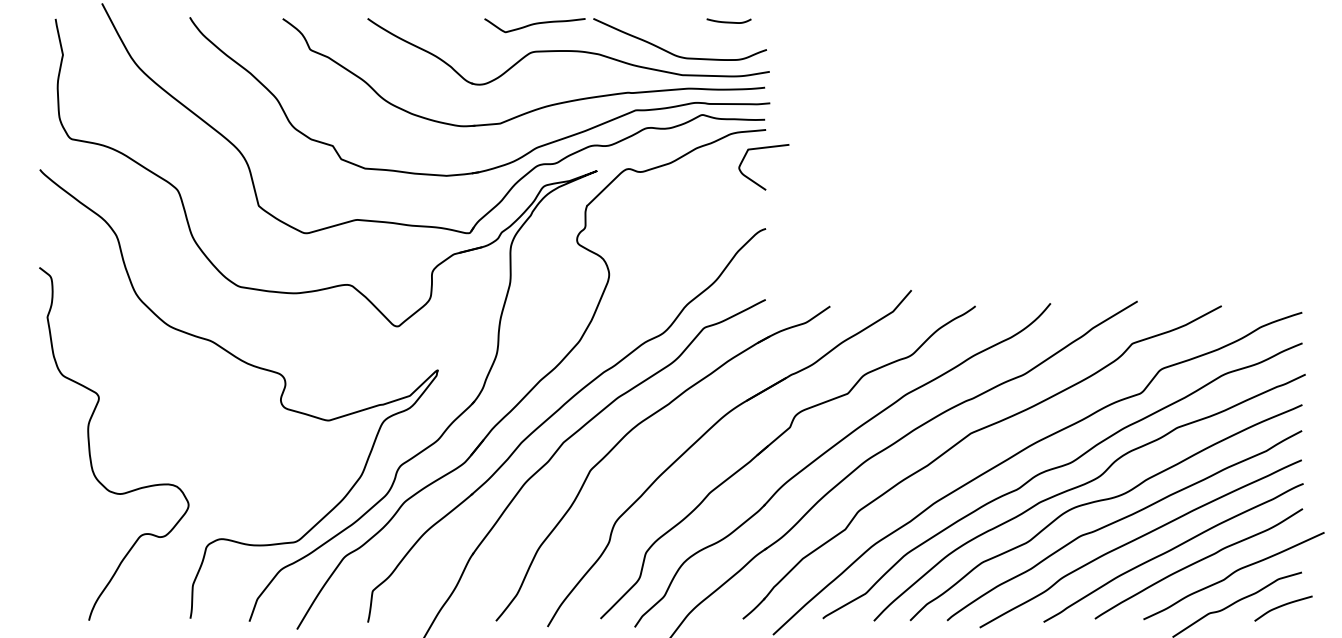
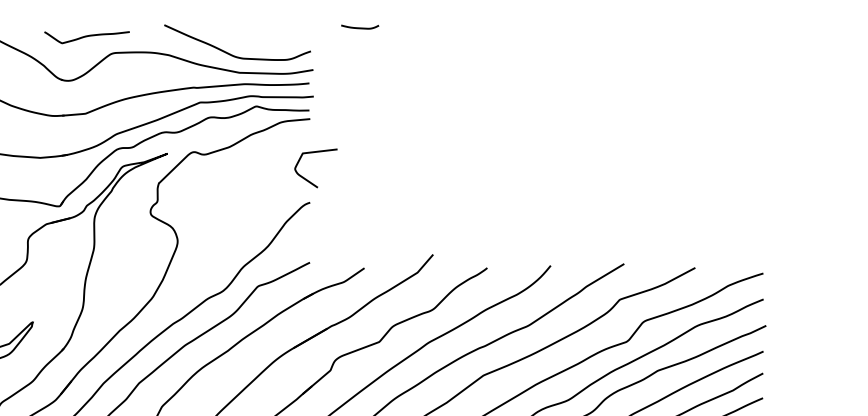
curve: (728, 21) -> (359, 27), moved
curve: (534, 24) -> (86, 36), moved
curve: (755, 181) -> (308, 180), moved

